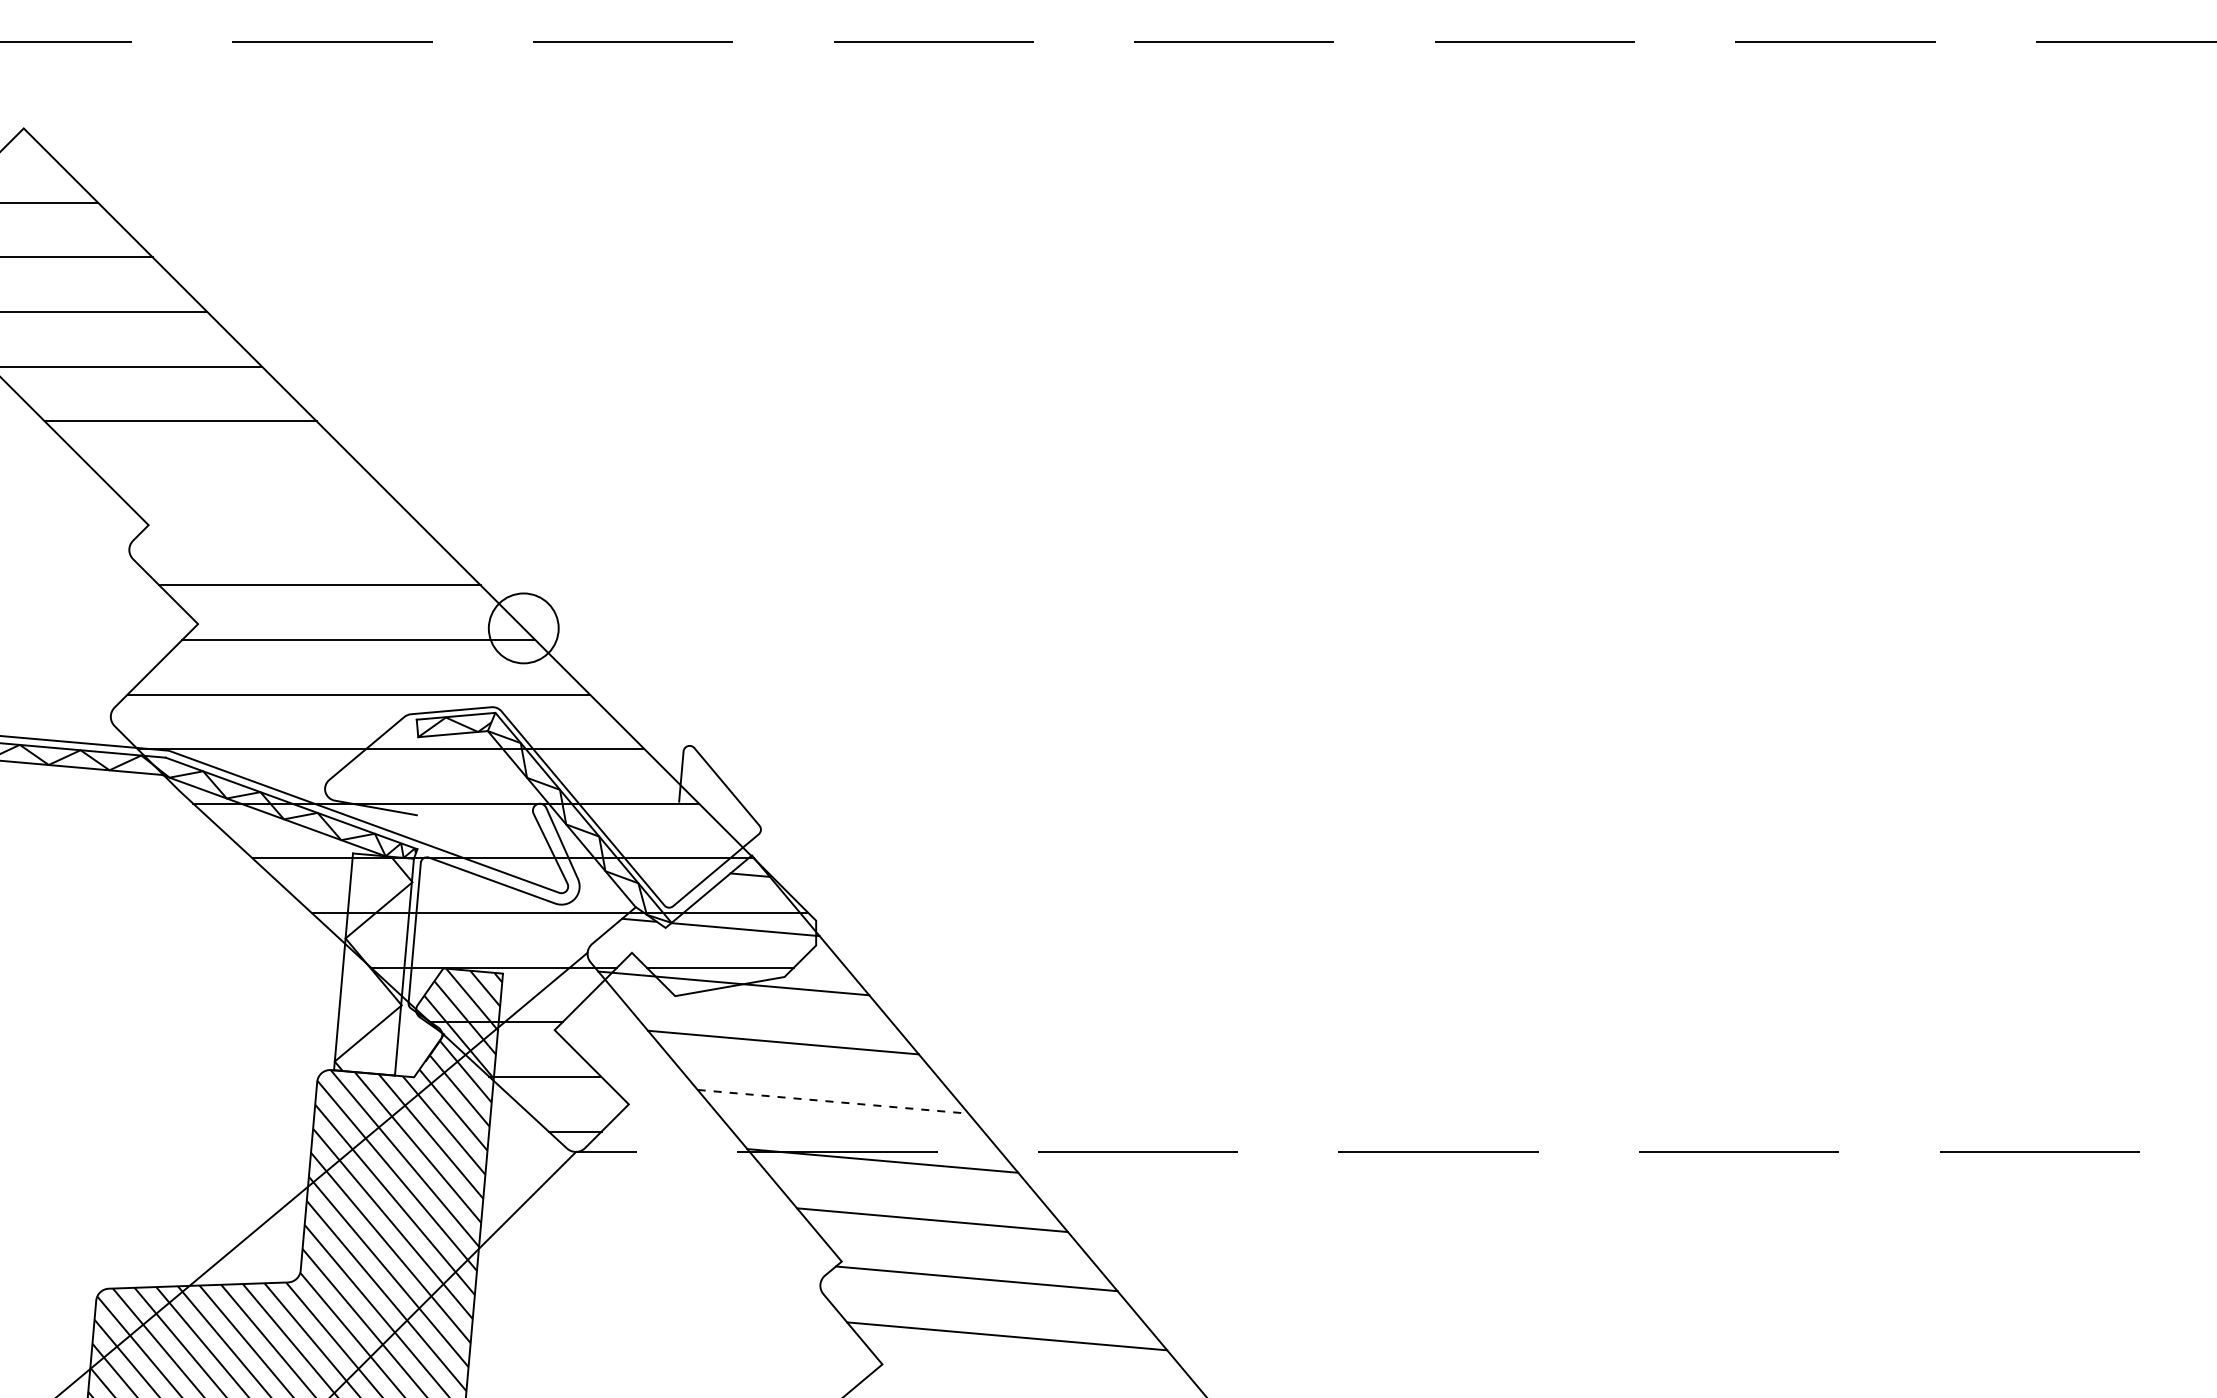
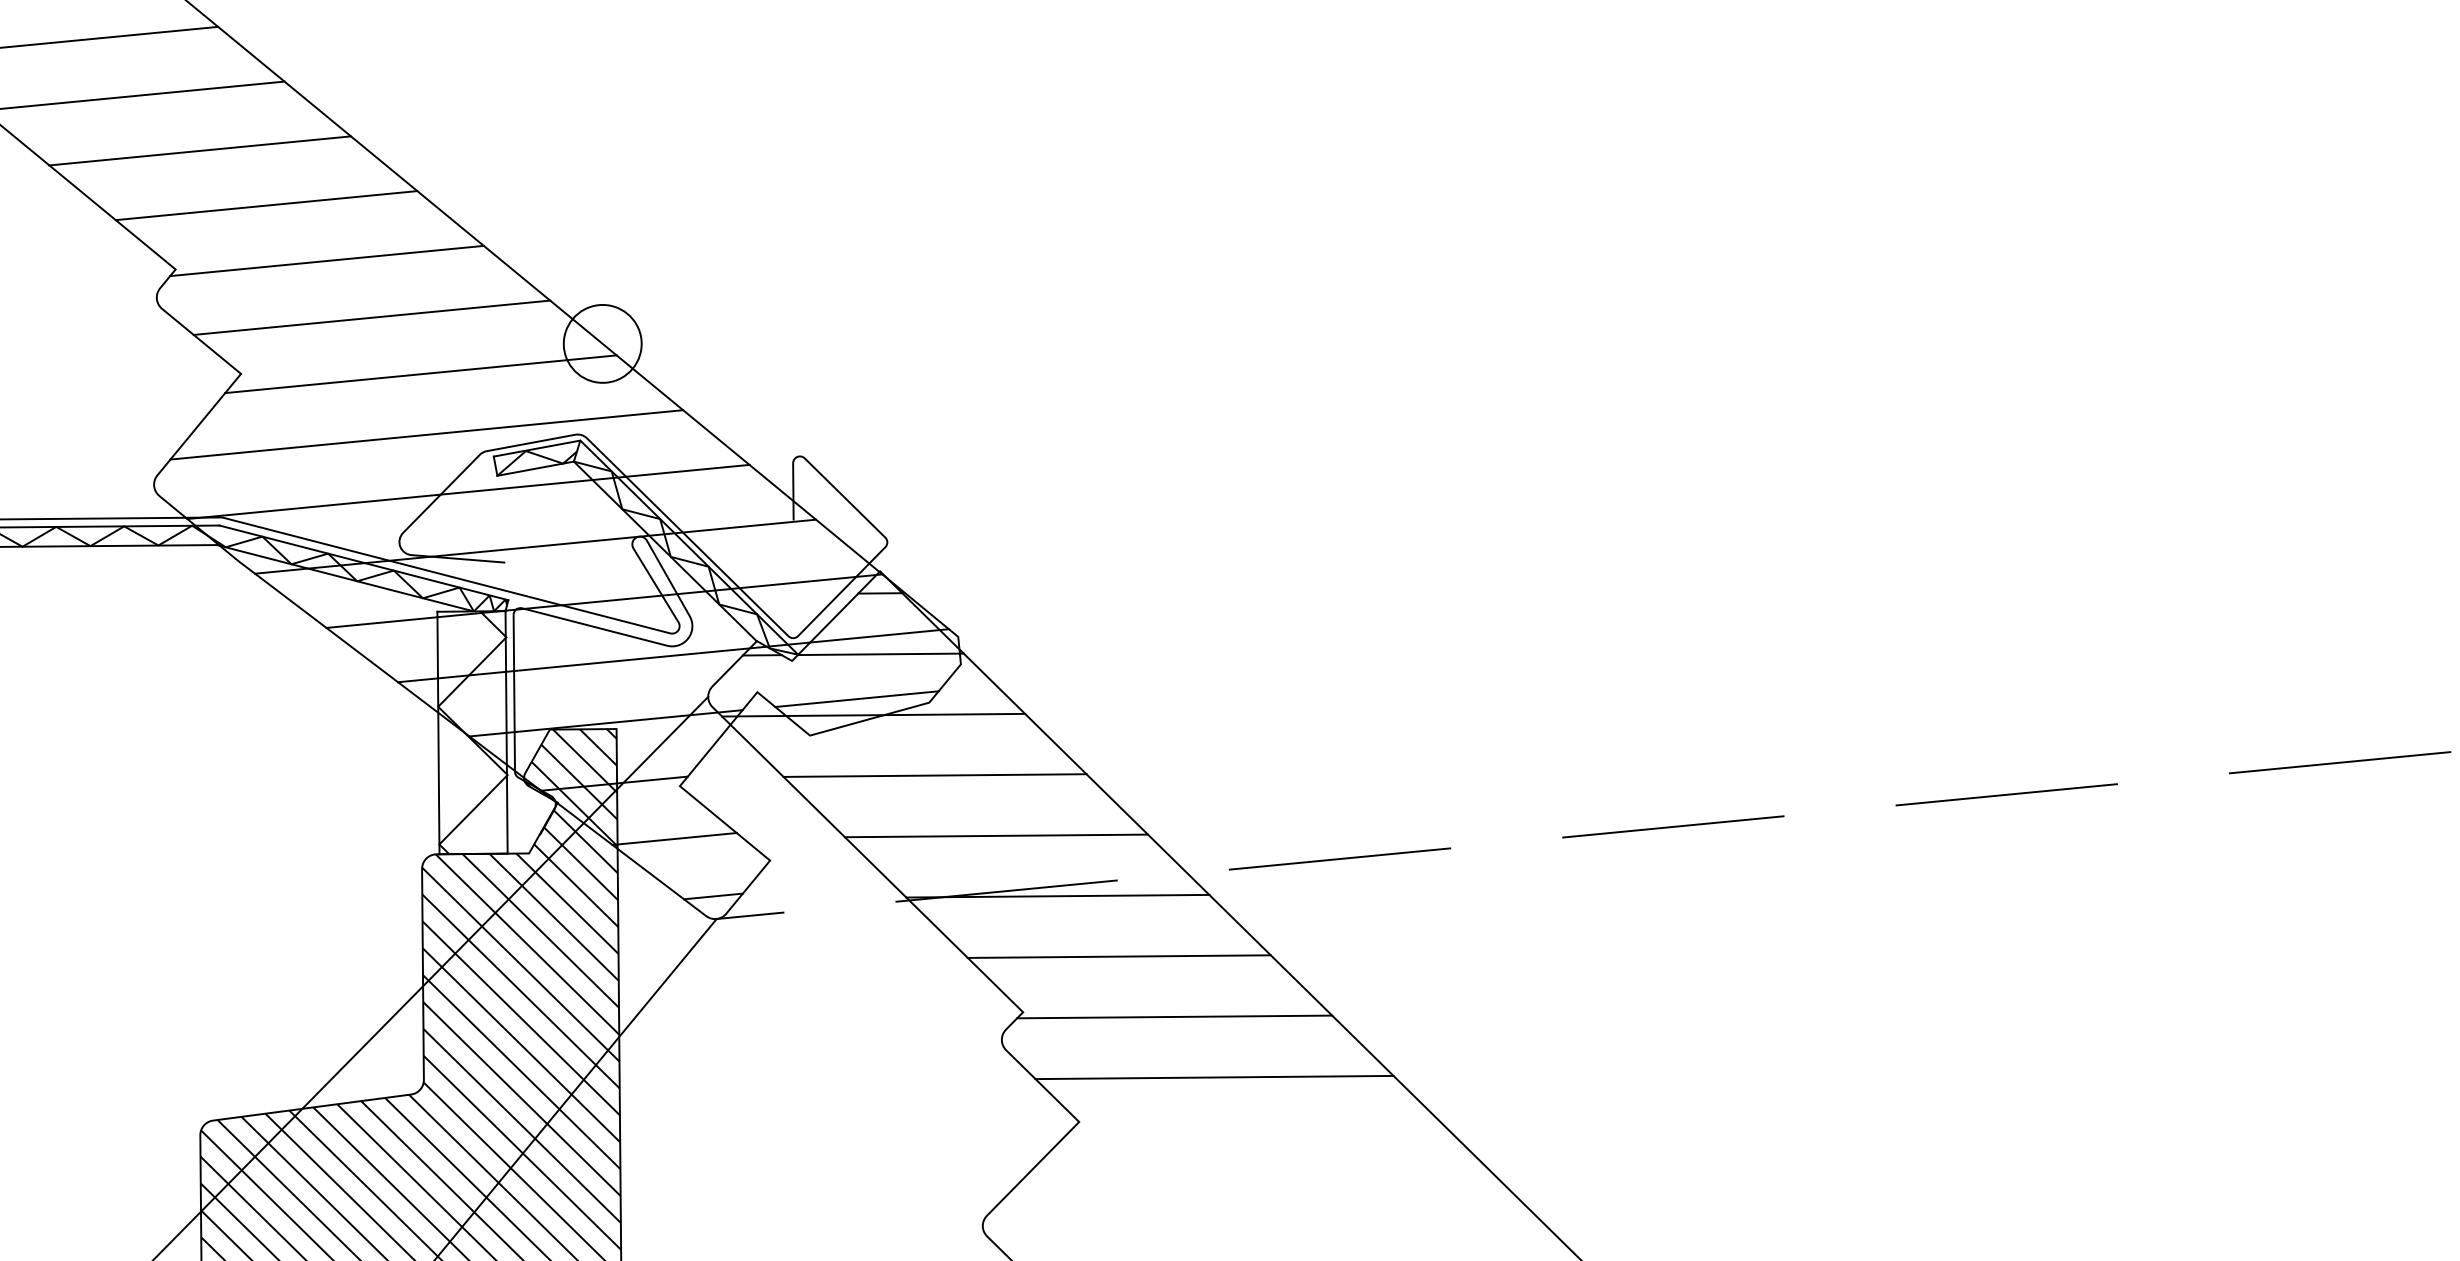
line: (235, 475) -> (266, 205), added
line: (284, 530) -> (326, 260), added
line: (833, 1101) -> (996, 835), dashed -> solid

